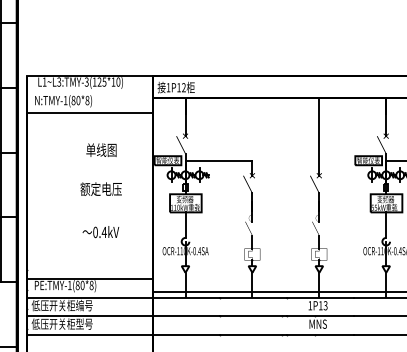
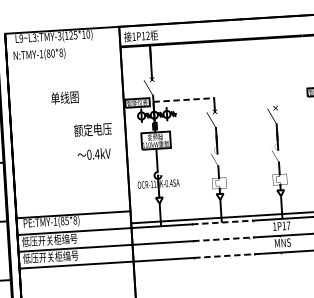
text: (44, 81) -> (21, 37), L1~L3:TMY-3(125*10) -> L9~L3:TMY-3(125*10)
line: (89, 112) -> (63, 63), removed
line: (319, 136) -> (273, 72), removed
text: (101, 149) -> (64, 97), moved
line: (219, 160) -> (184, 99), solid -> dashed
text: (100, 188) -> (92, 129), moved
text: (100, 232) -> (93, 154), moved
text: (82, 284) -> (66, 220), PE:TMY-1(80*8) -> PE:TMY-1(85*8)
line: (253, 297) -> (222, 222), solid -> dashed
text: (325, 305) -> (288, 225), 1P13 -> 1P17
line: (253, 316) -> (223, 239), solid -> dashed
text: (79, 323) -> (66, 255), 低压开关柜型号 -> 低压开关柜编号
line: (253, 334) -> (224, 255), solid -> dashed

